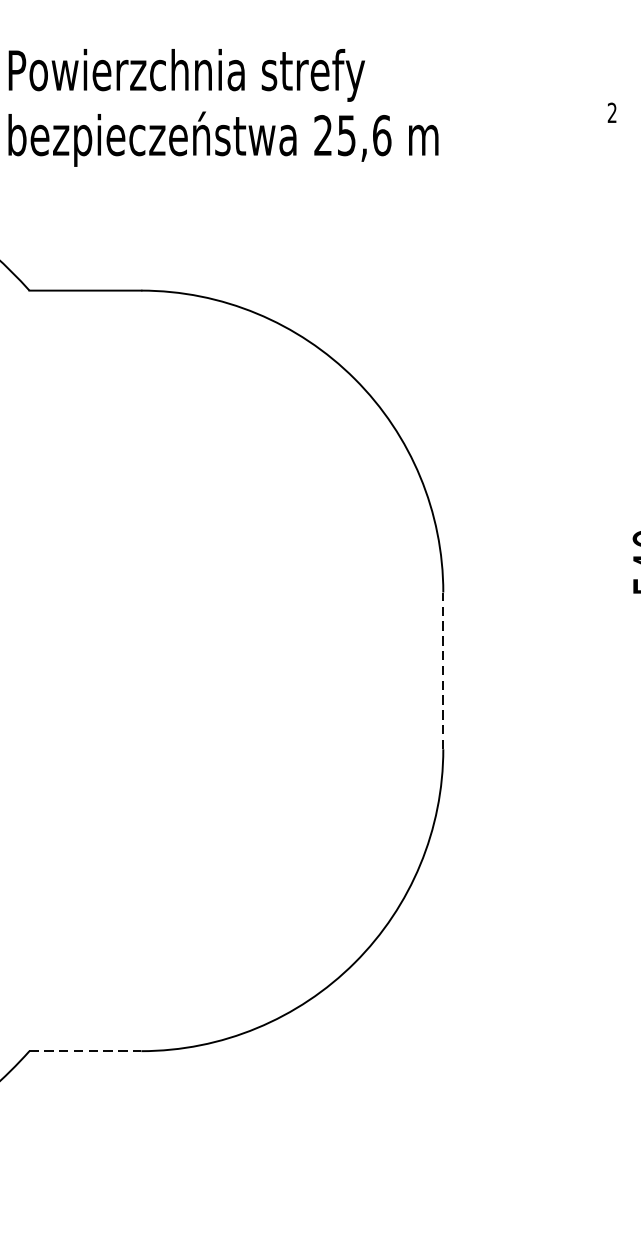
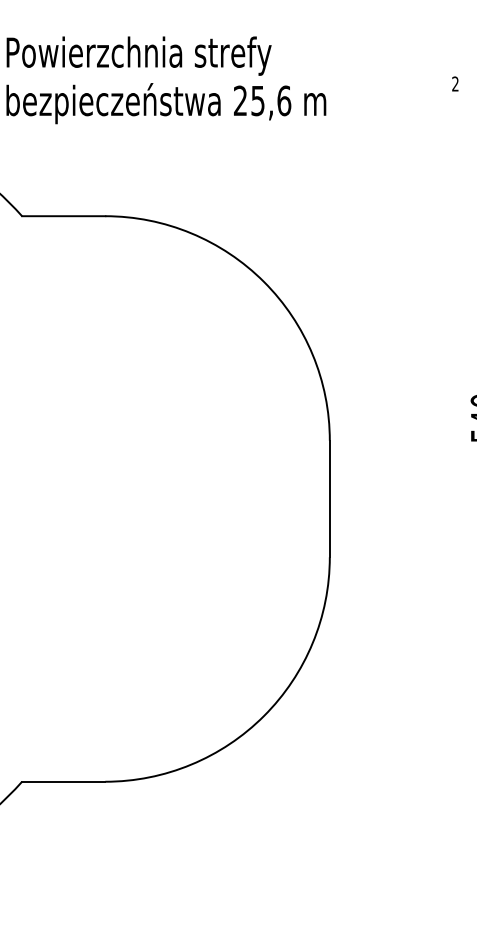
line: (442, 670) -> (329, 498), dashed -> solid
line: (85, 1050) -> (63, 781), dashed -> solid

